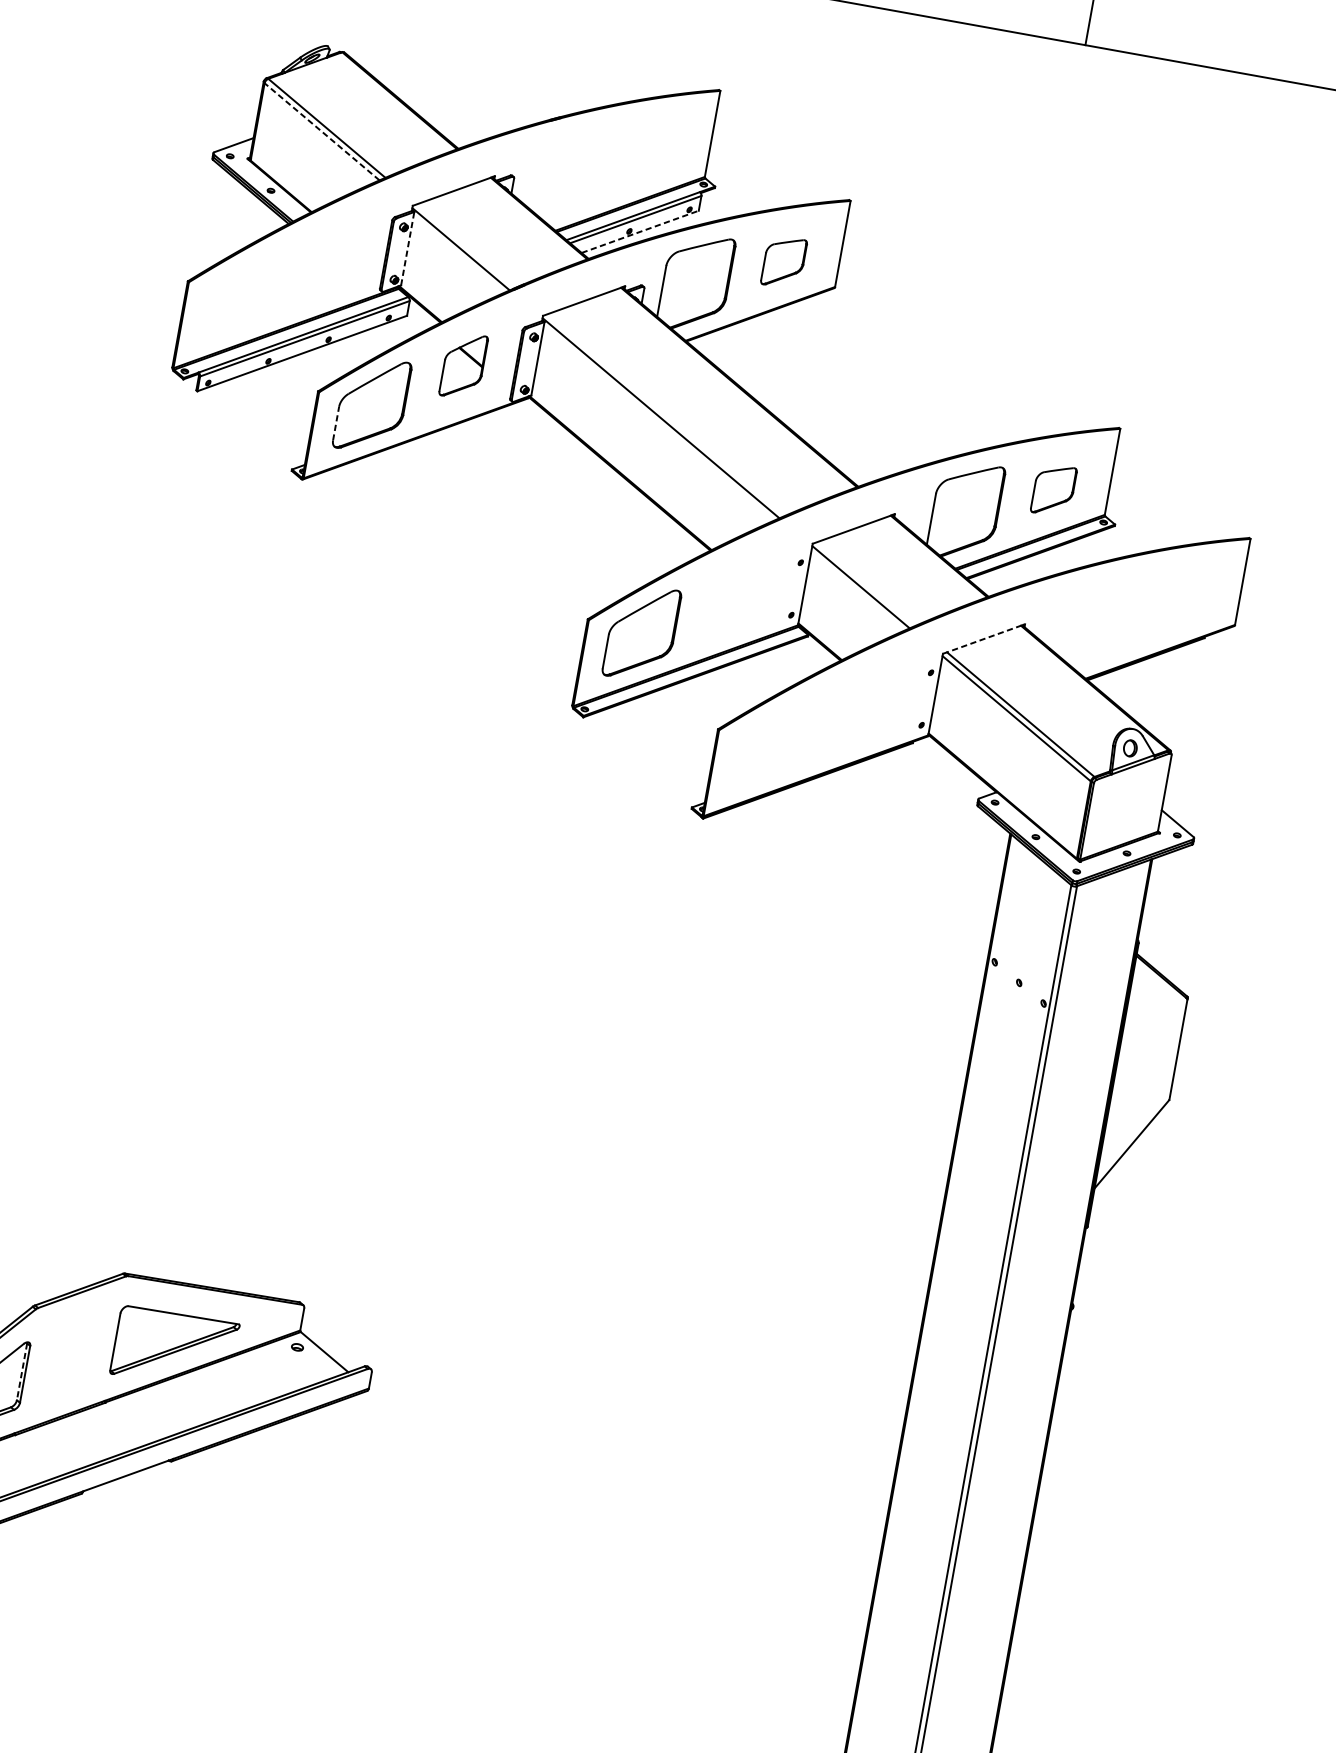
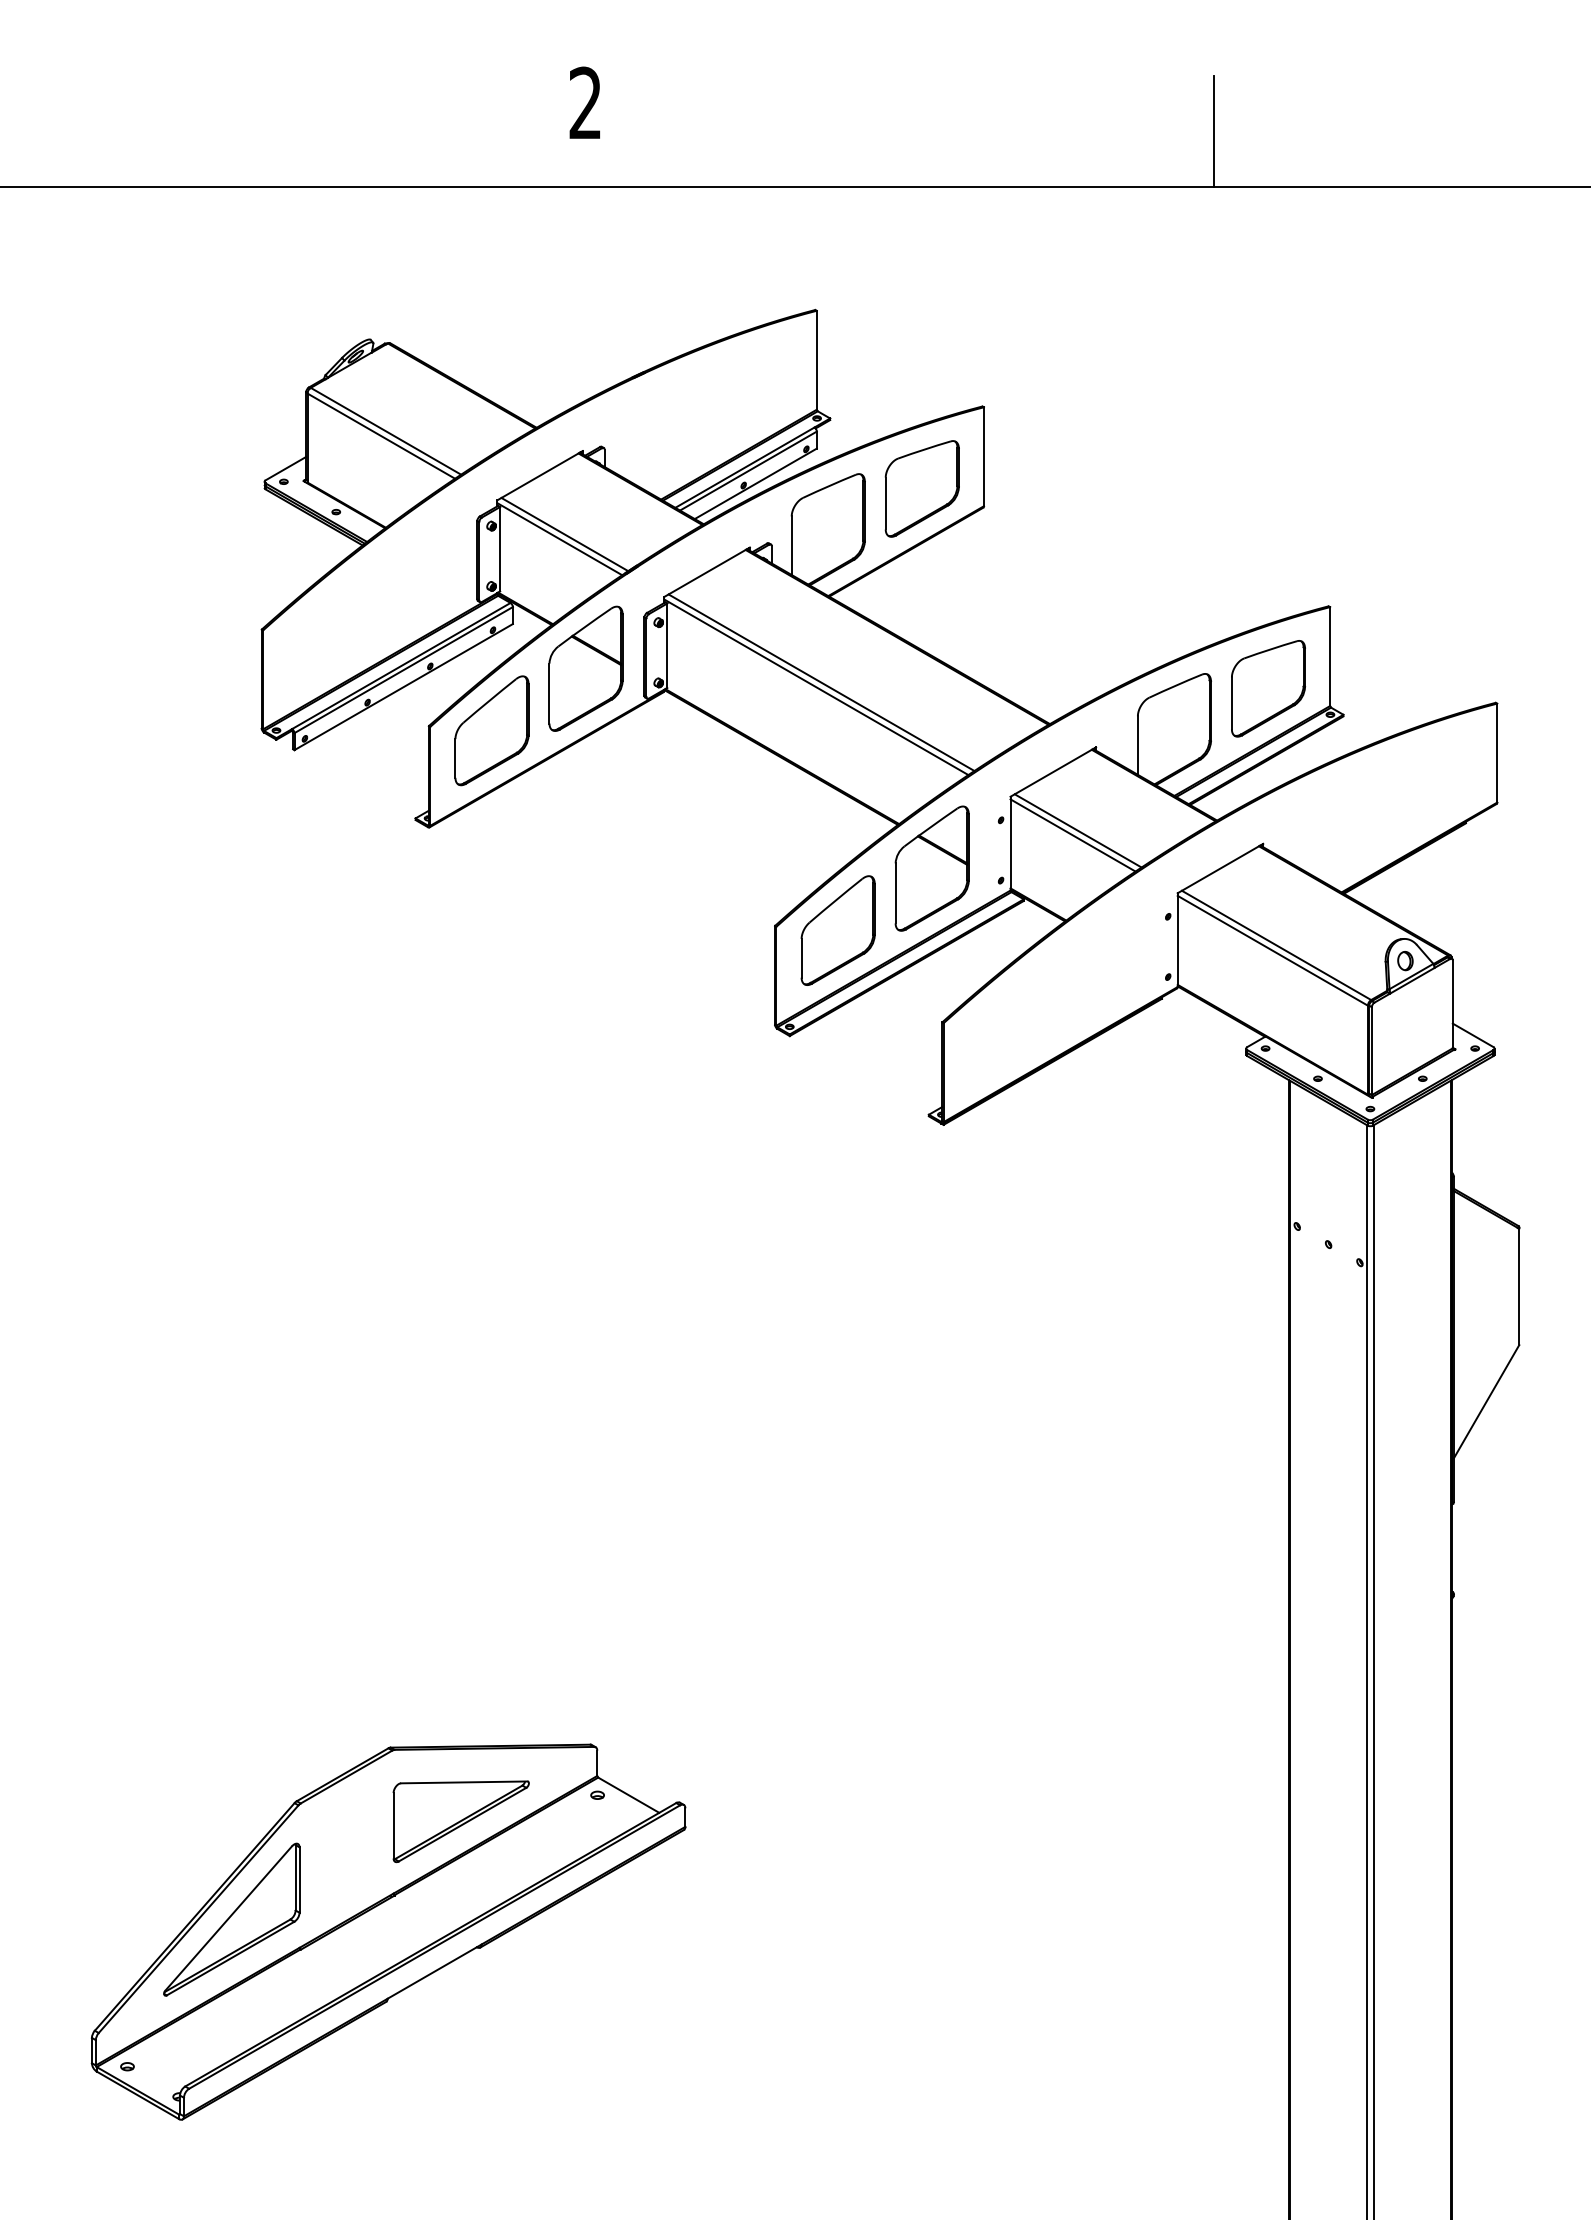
line: (321, 131) -> (380, 435), dashed -> solid
line: (640, 231) -> (756, 483), dashed -> solid
line: (465, 245) -> (564, 534), added
line: (408, 248) -> (500, 548), dashed -> solid
part: (783, 261) -> (921, 488), size x1.67
part: (463, 365) -> (585, 668), size x1.67
line: (666, 414) -> (821, 682), added
line: (336, 422) -> (455, 757), dashed -> solid
part: (1053, 490) -> (1268, 688), size x1.67
line: (865, 583) -> (1077, 830), added
part: (732, 593) -> (931, 868), added
line: (984, 639) -> (1220, 868), dashed -> solid
line: (21, 1371) -> (295, 1877), dashed -> solid

